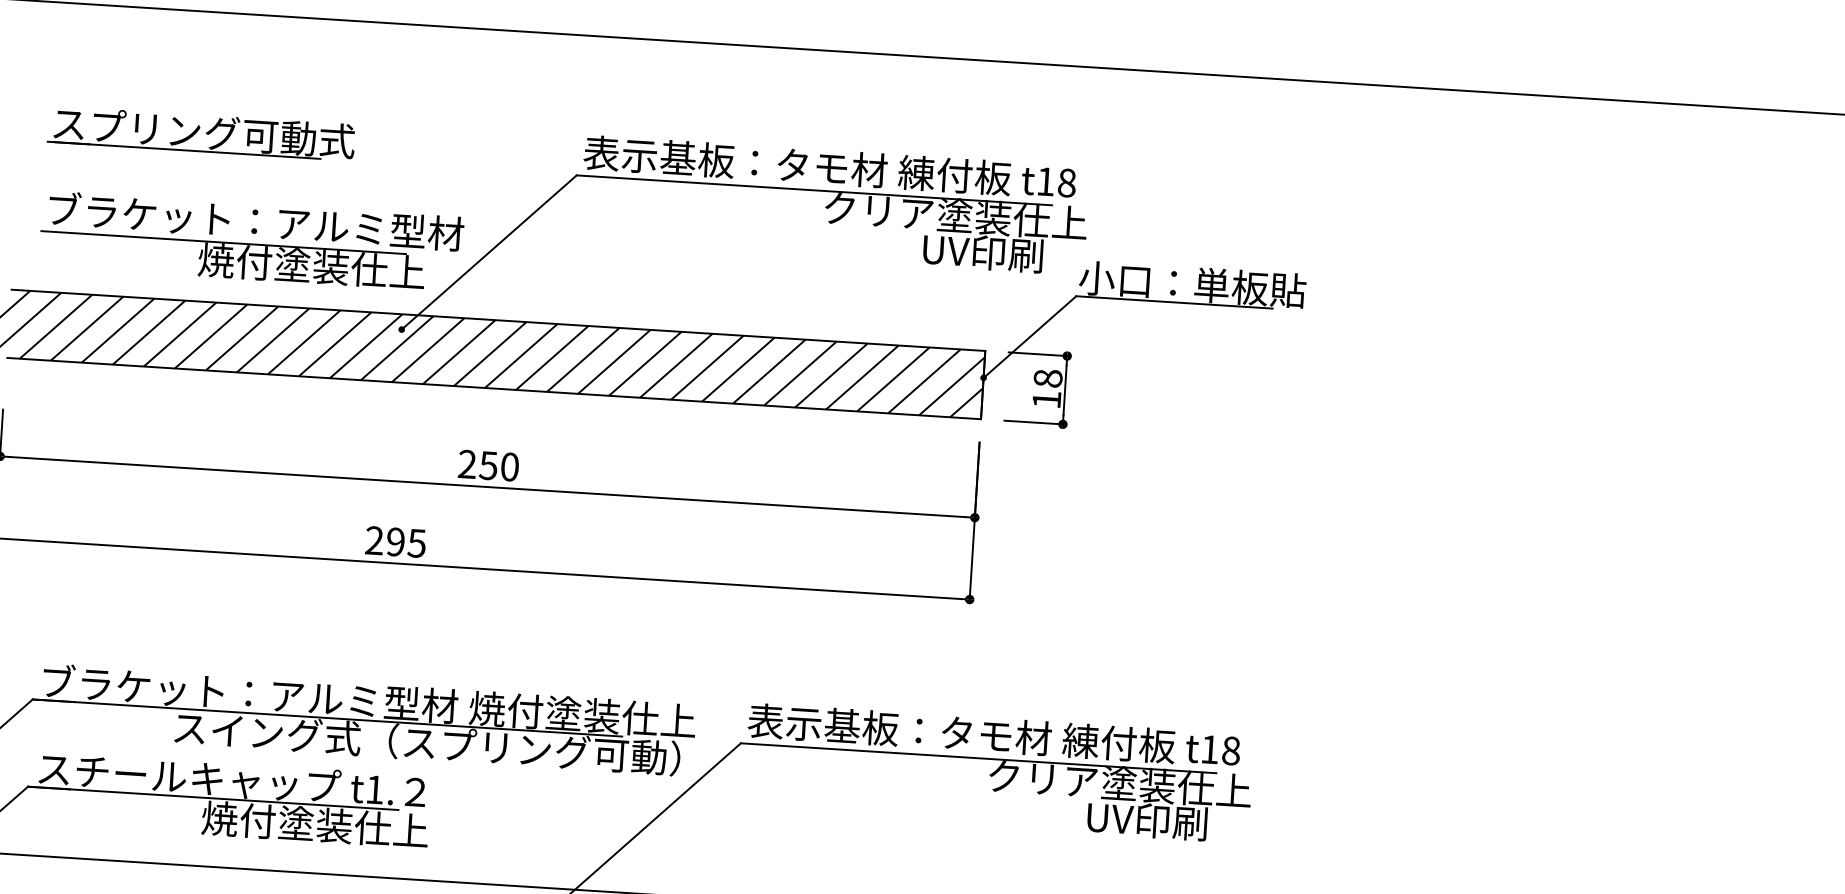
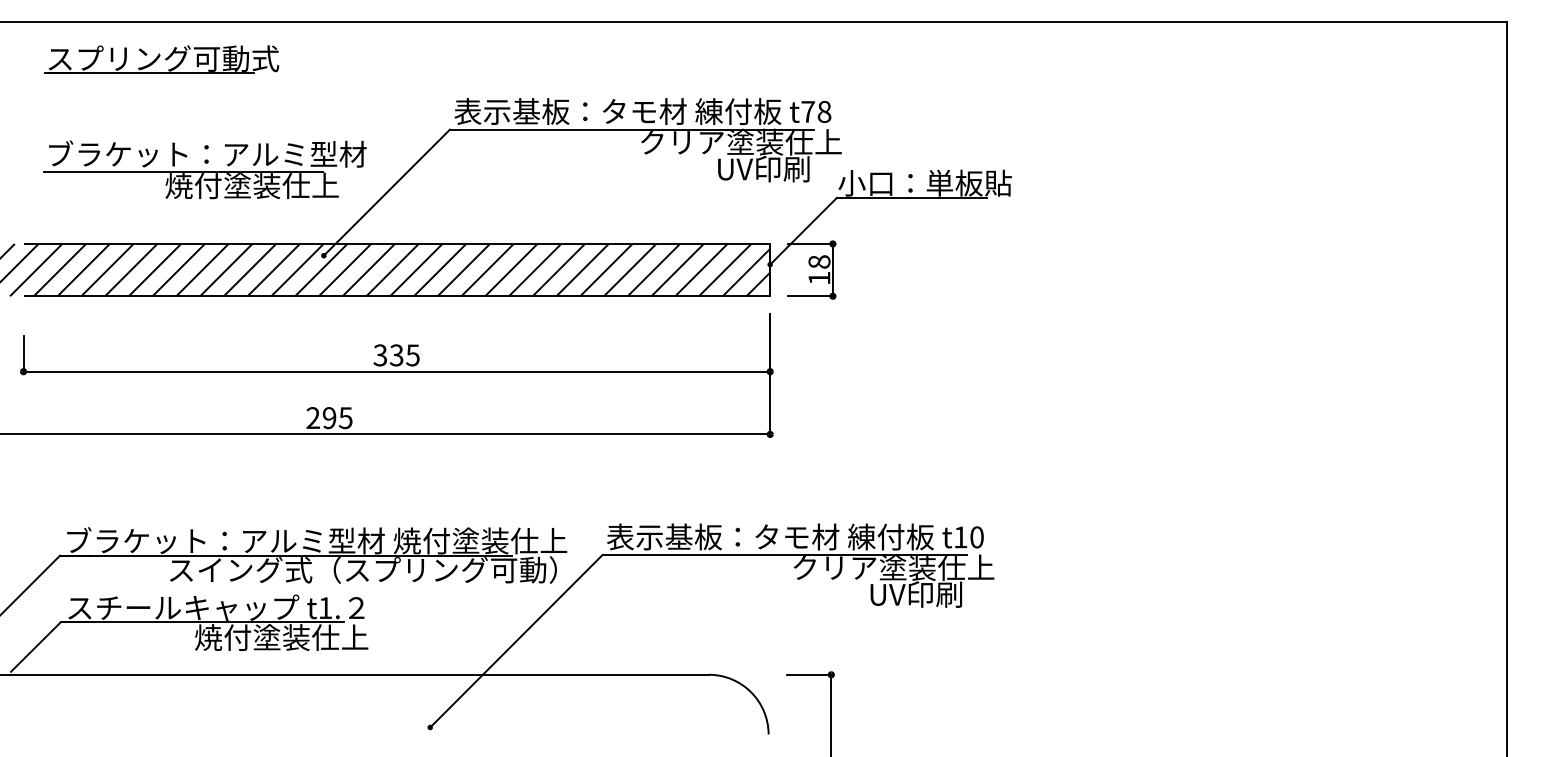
part: (201, 133) -> (161, 59), moved
text: (1044, 181) -> (807, 111), t18 -> t78
part: (250, 241) -> (204, 169), moved
text: (488, 465) -> (396, 355), 250 -> 335
text: (1230, 751) -> (976, 537), t18 -> t10

